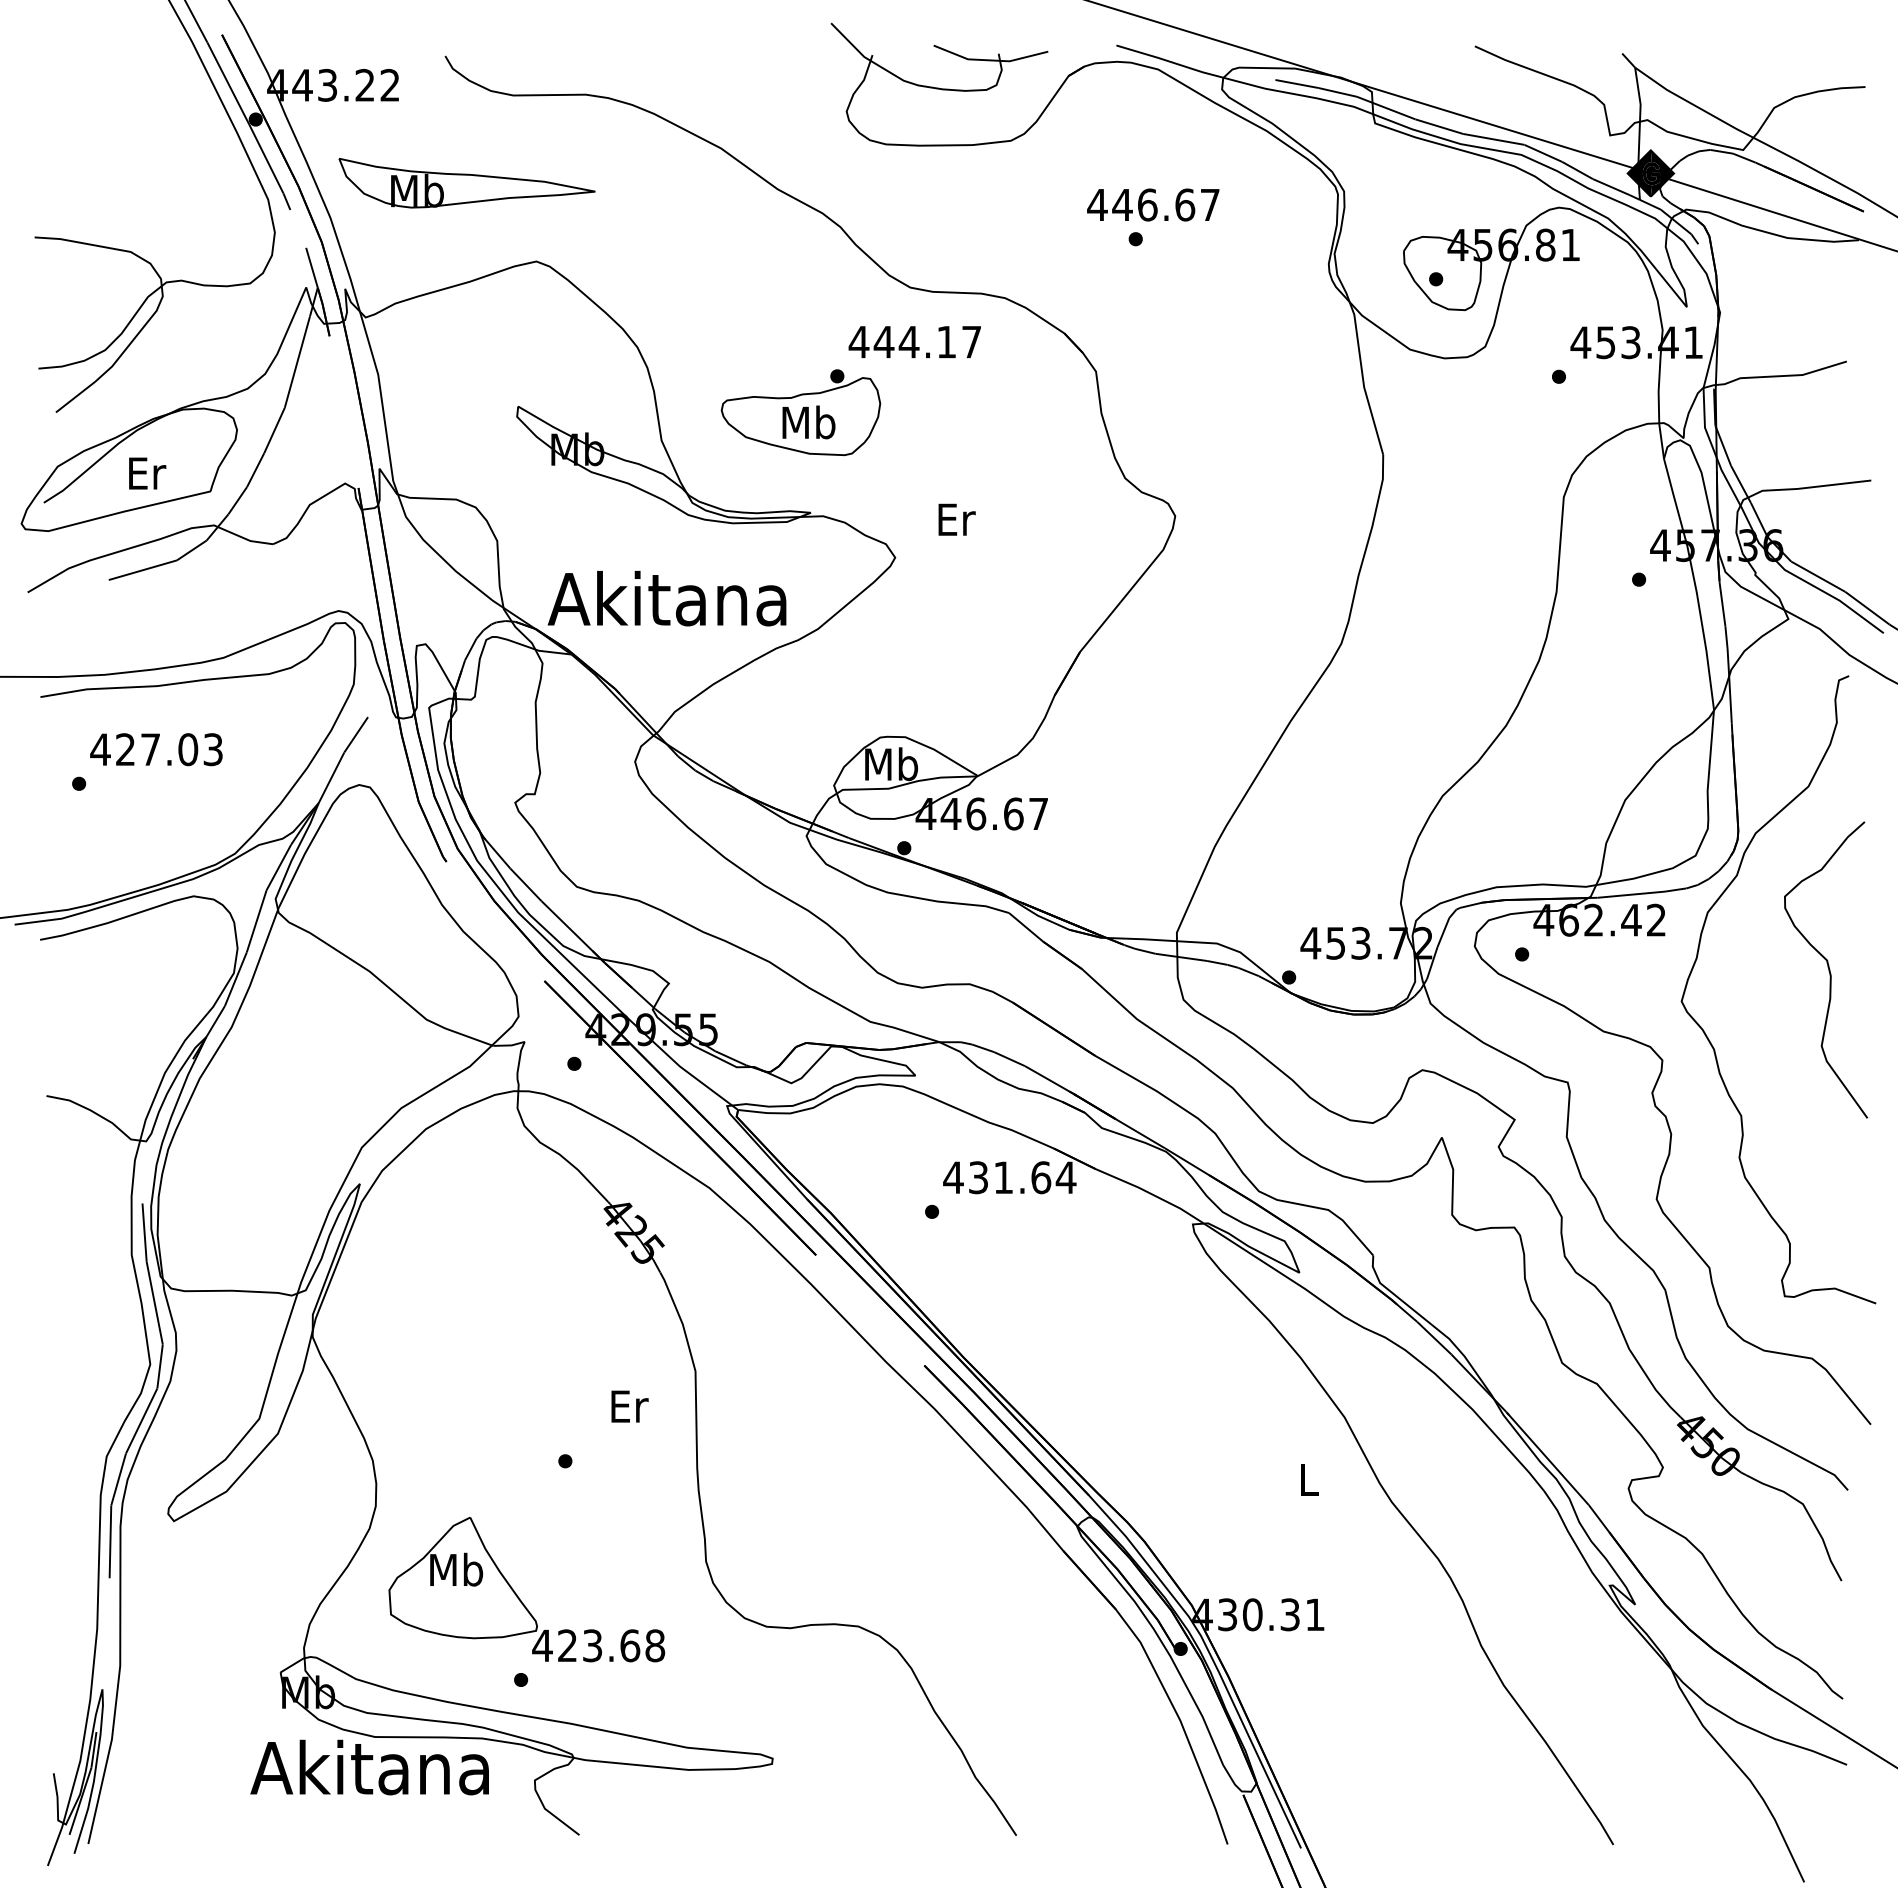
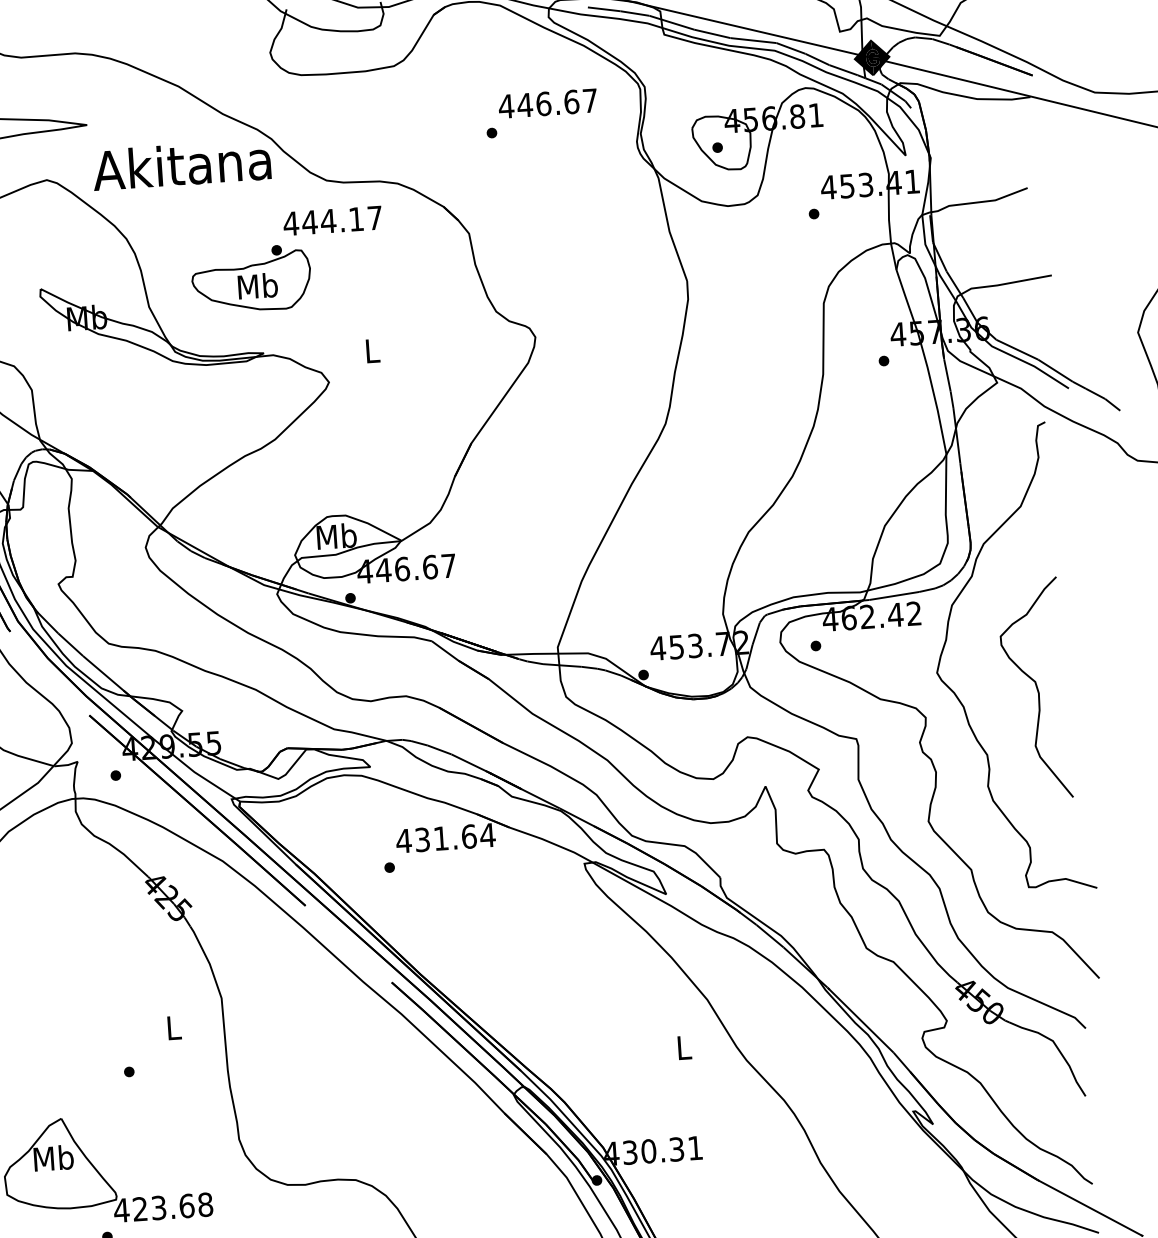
text: (1153, 204) -> (548, 103), moved
text: (956, 519) -> (372, 350), Er -> L
text: (666, 598) -> (181, 164), moved
curve: (1828, 969) -> (1036, 688), moved
text: (629, 1406) -> (174, 1027), Er -> L

